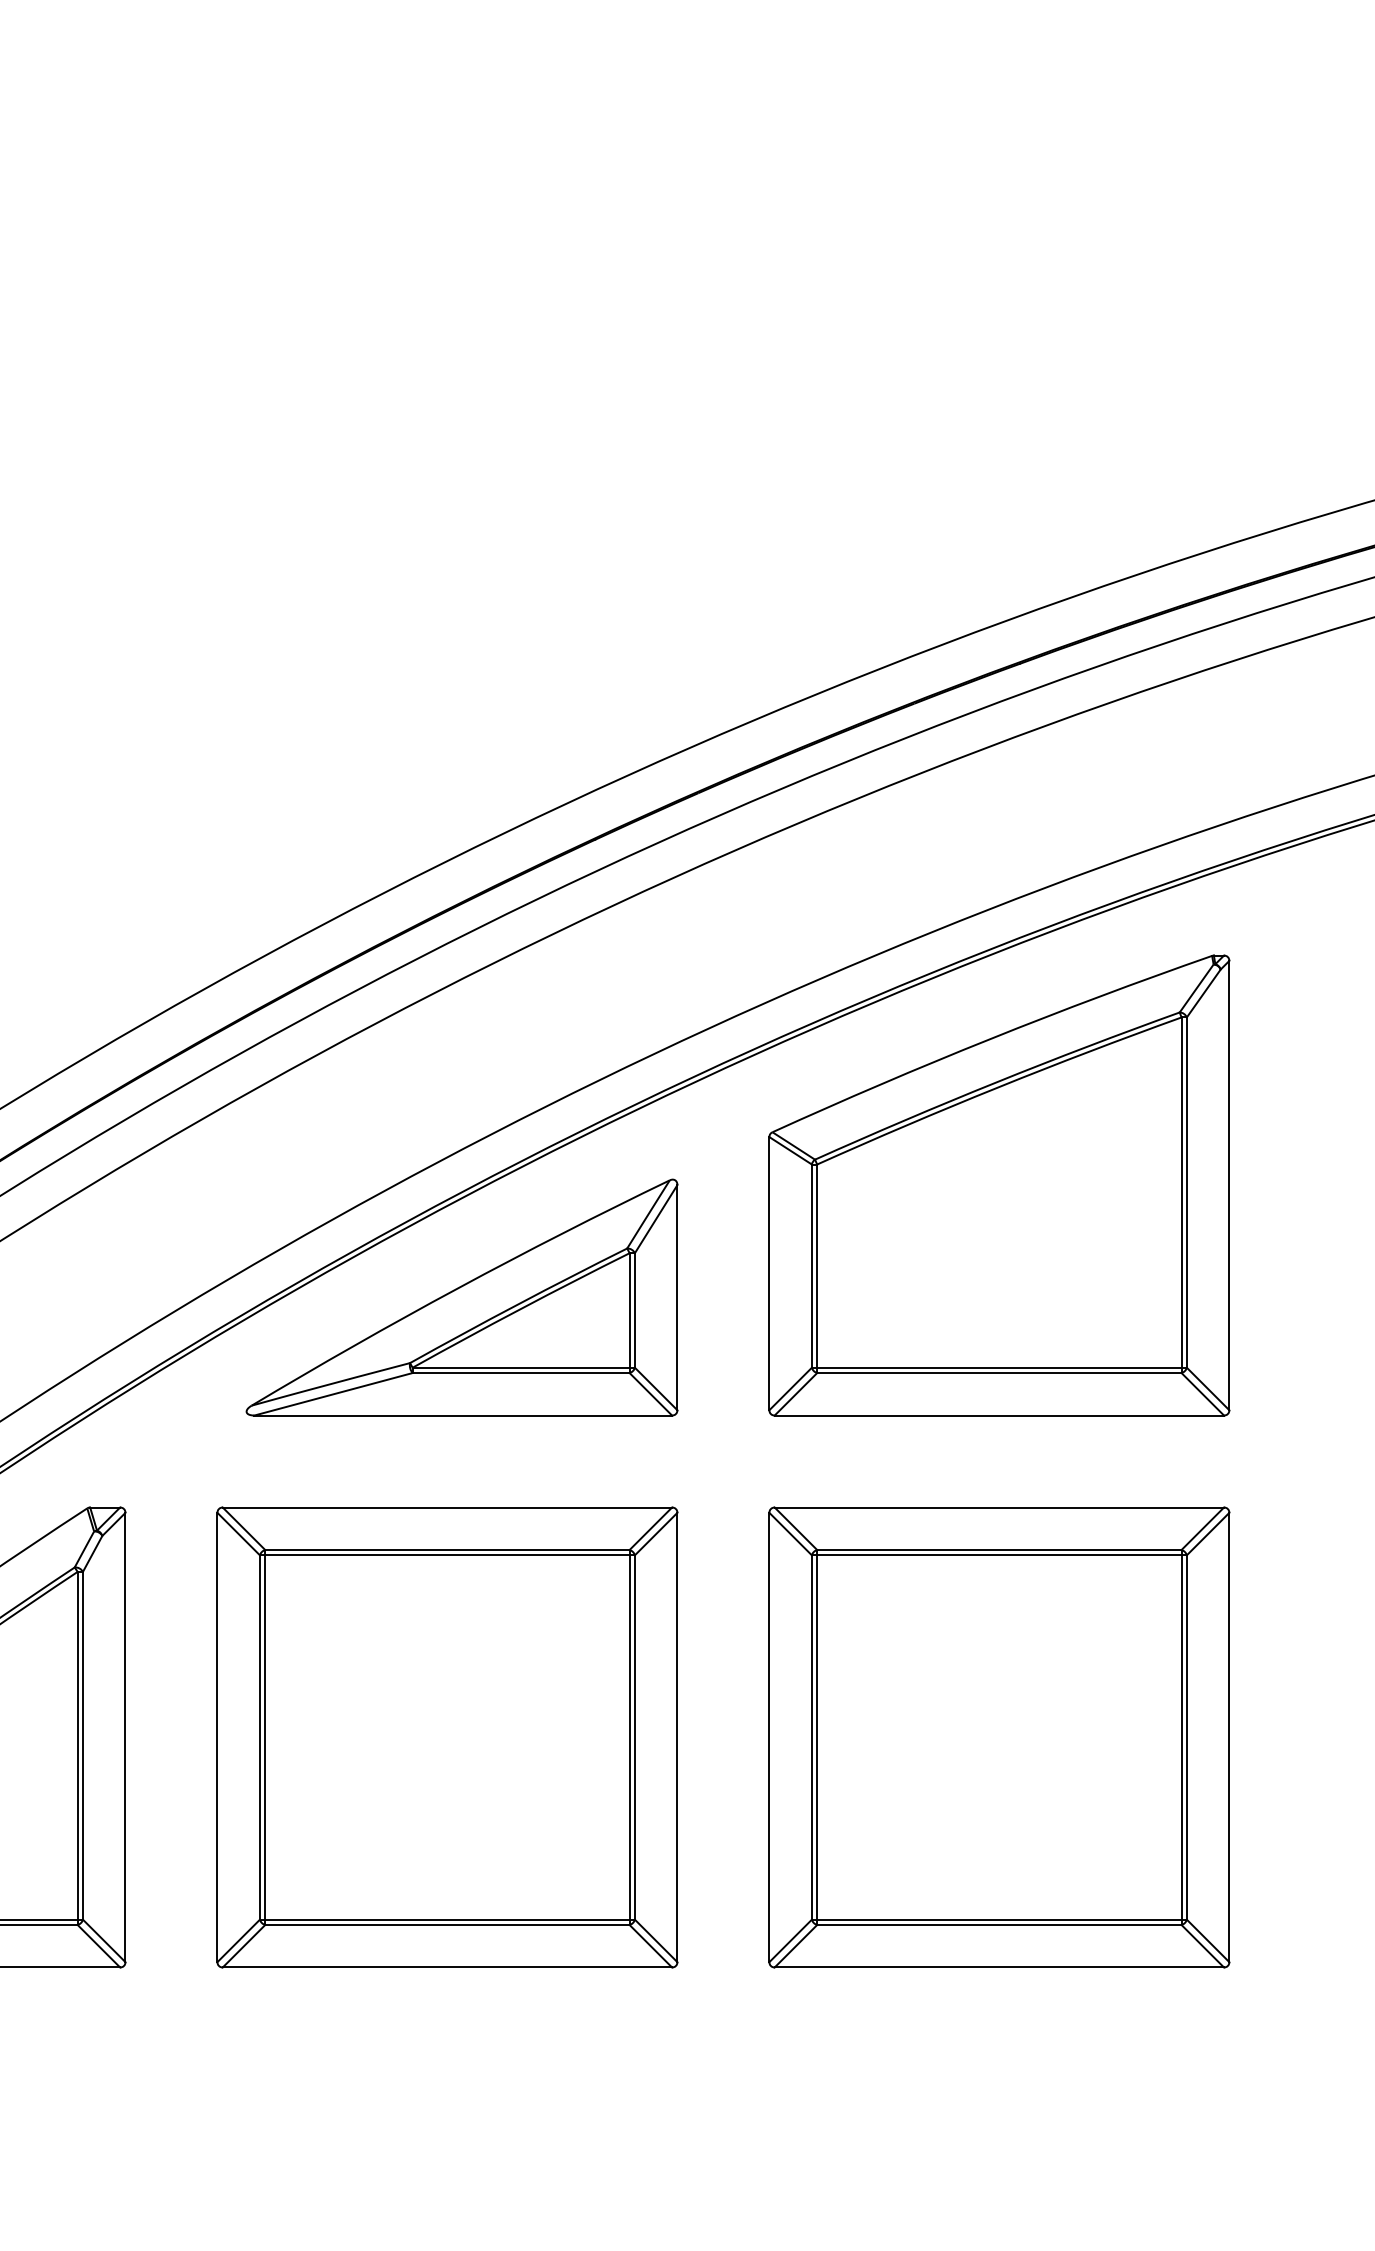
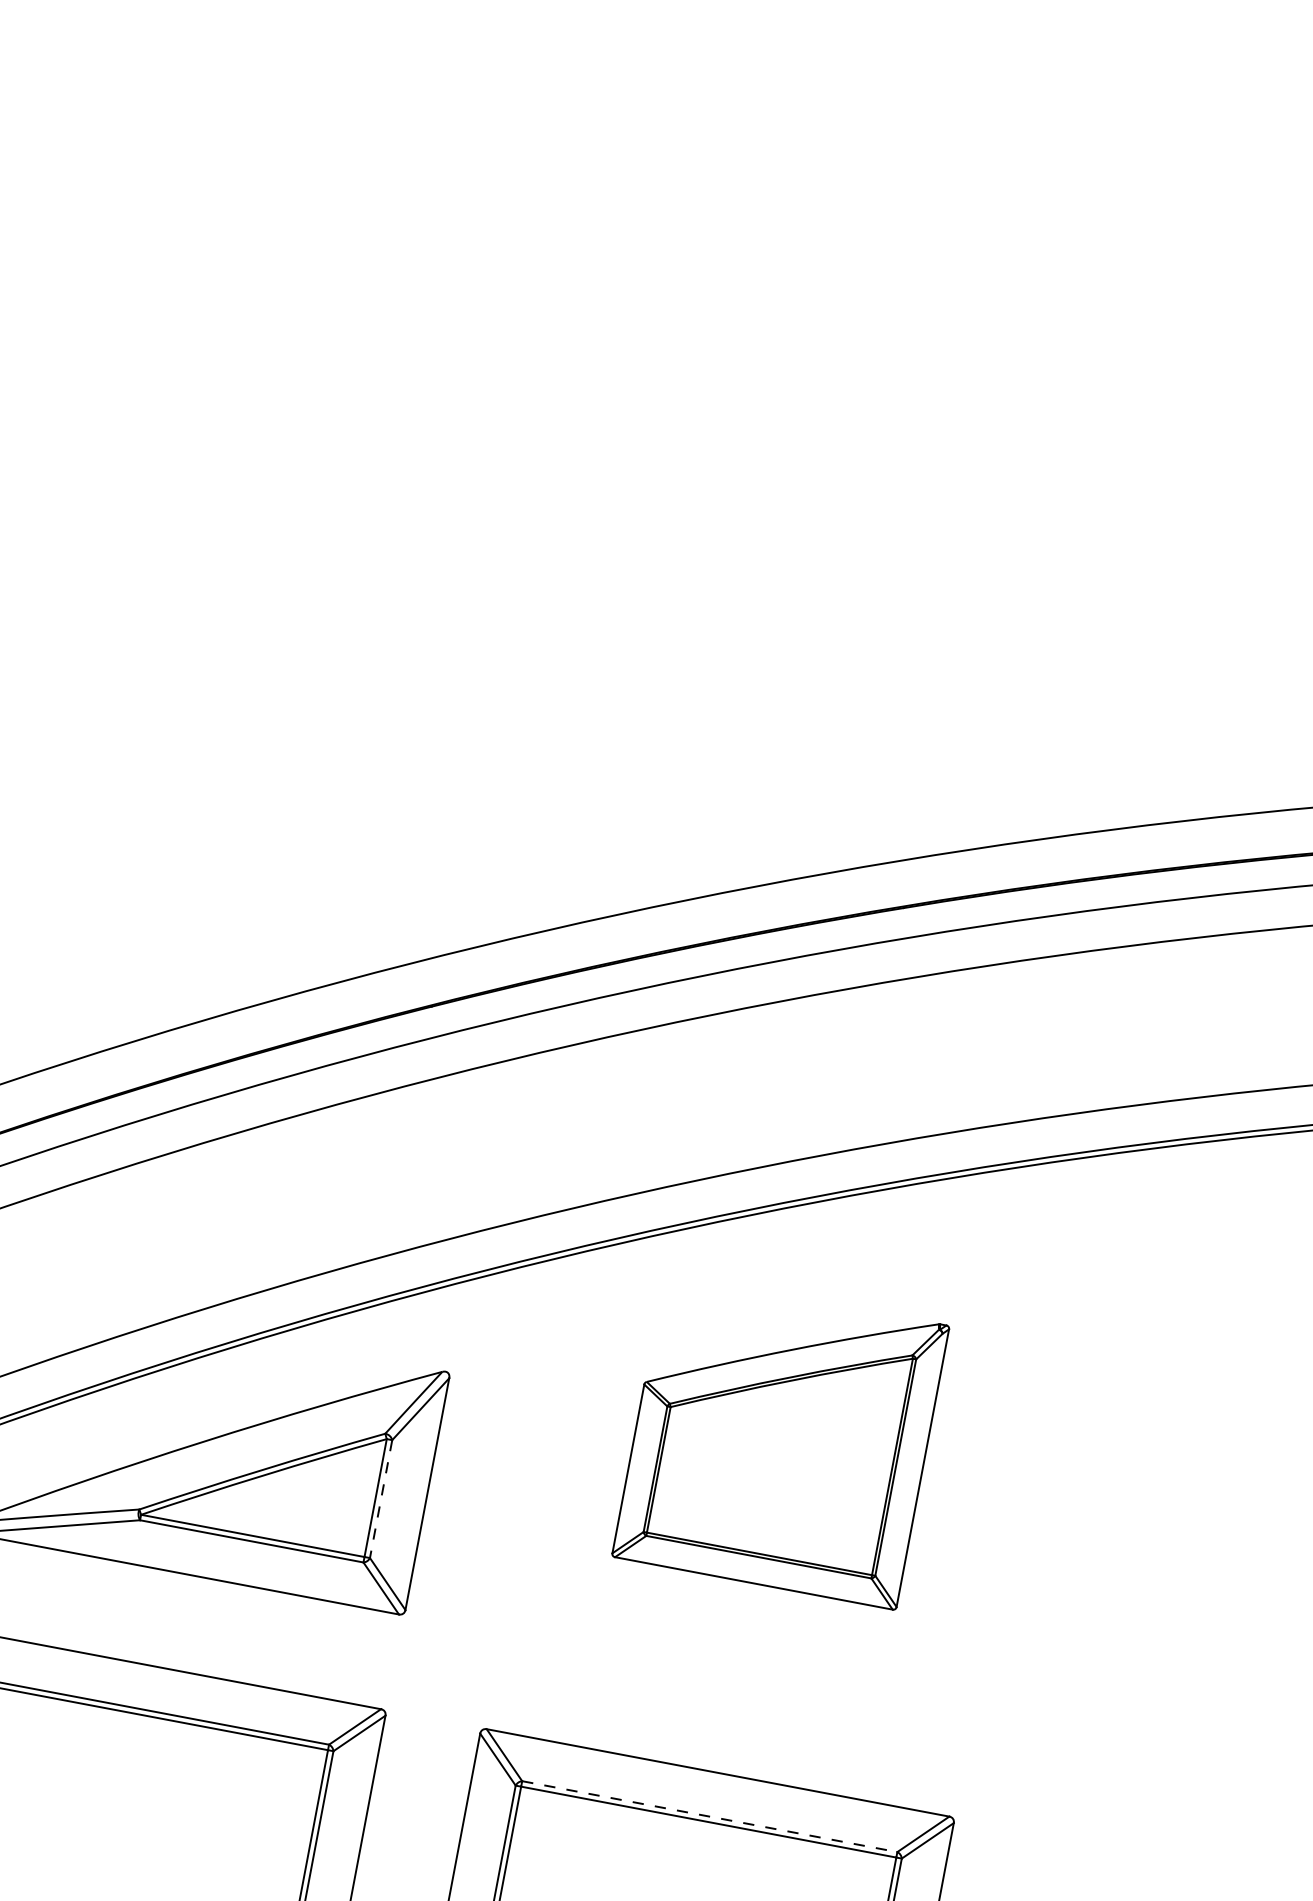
part: (999, 1185) -> (780, 1441), size x0.6
line: (634, 1310) -> (380, 1499), solid -> dashed
line: (999, 1550) -> (709, 1817), solid -> dashed

